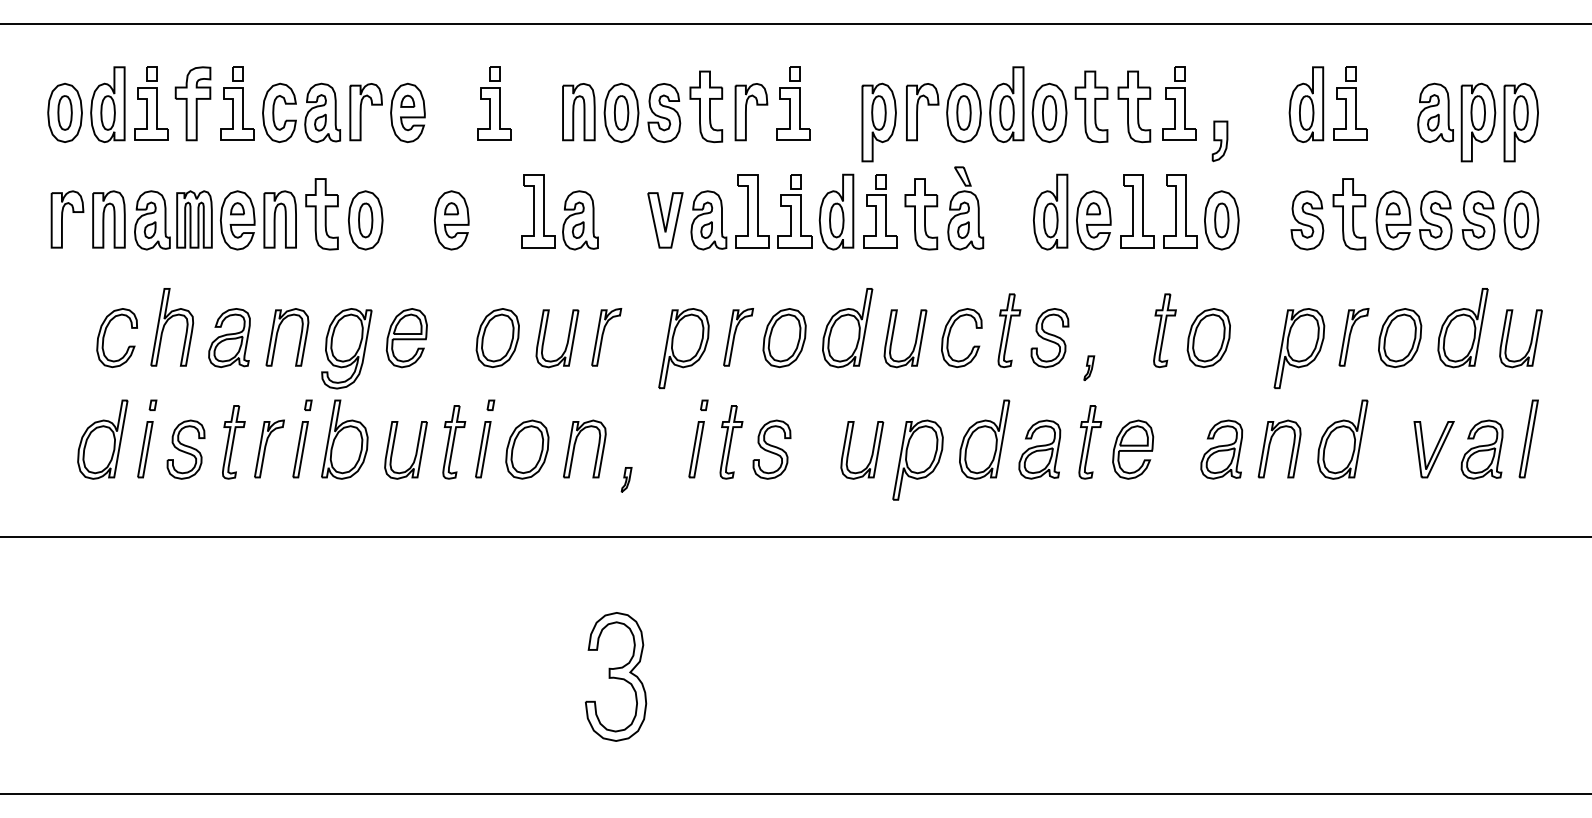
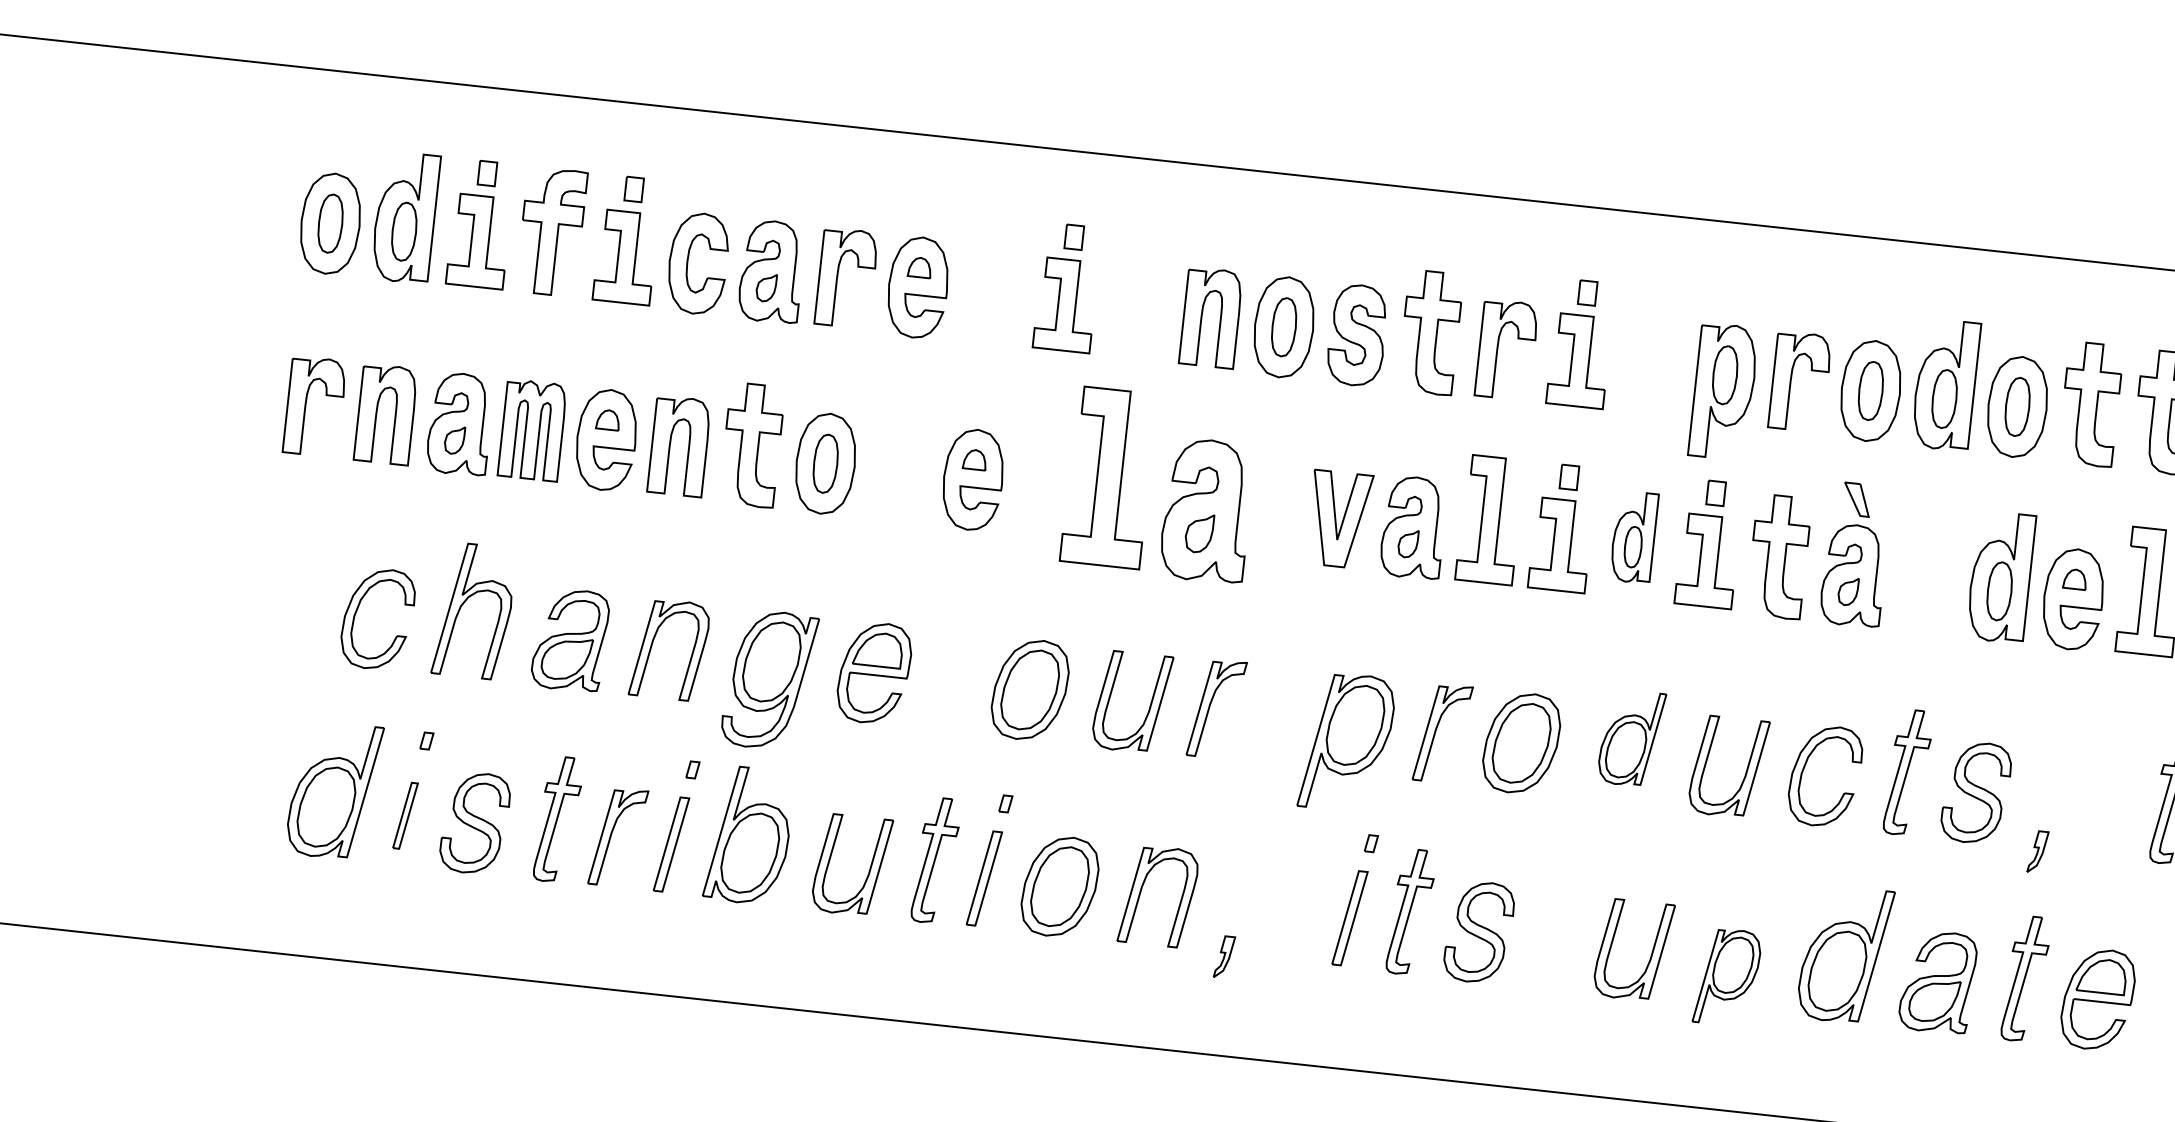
part: (836, 211) -> (1634, 536), size x0.7
part: (559, 212) -> (1159, 486), size x1.4
part: (847, 328) -> (1631, 738), size x0.7
part: (145, 449) -> (405, 815), size x0.7
part: (917, 459) -> (1726, 976), size x0.7

